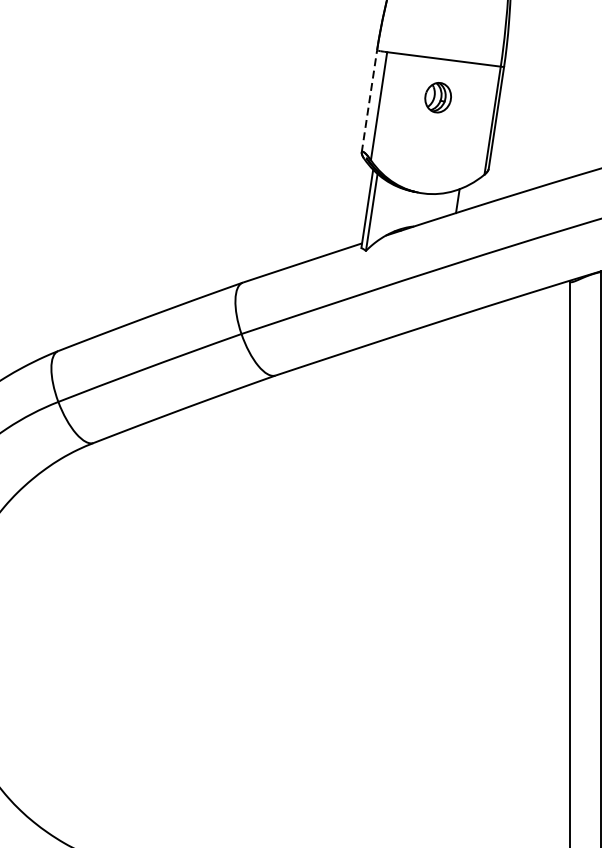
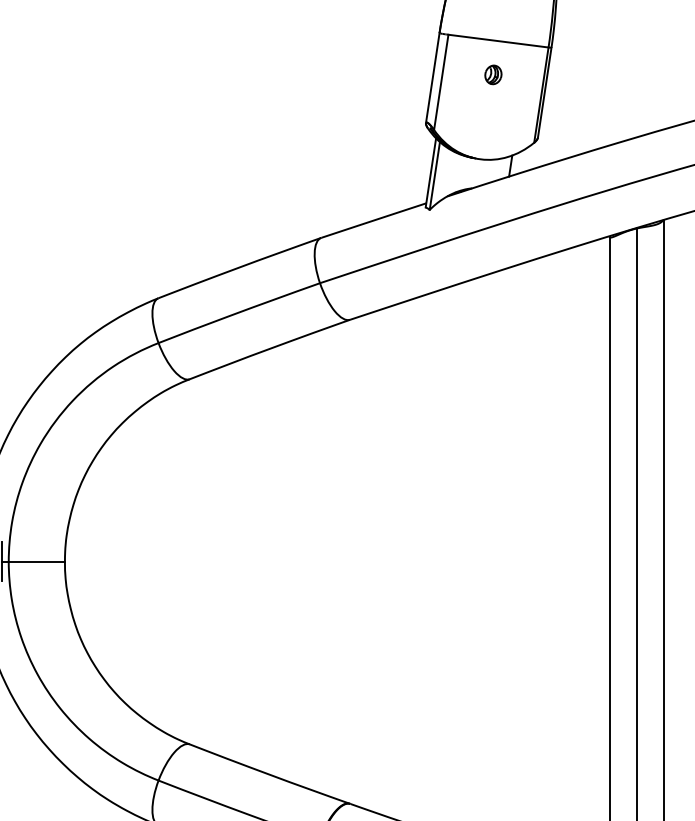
part: (438, 97) -> (493, 74), size x0.71
line: (369, 101) -> (432, 78), dashed -> solid

